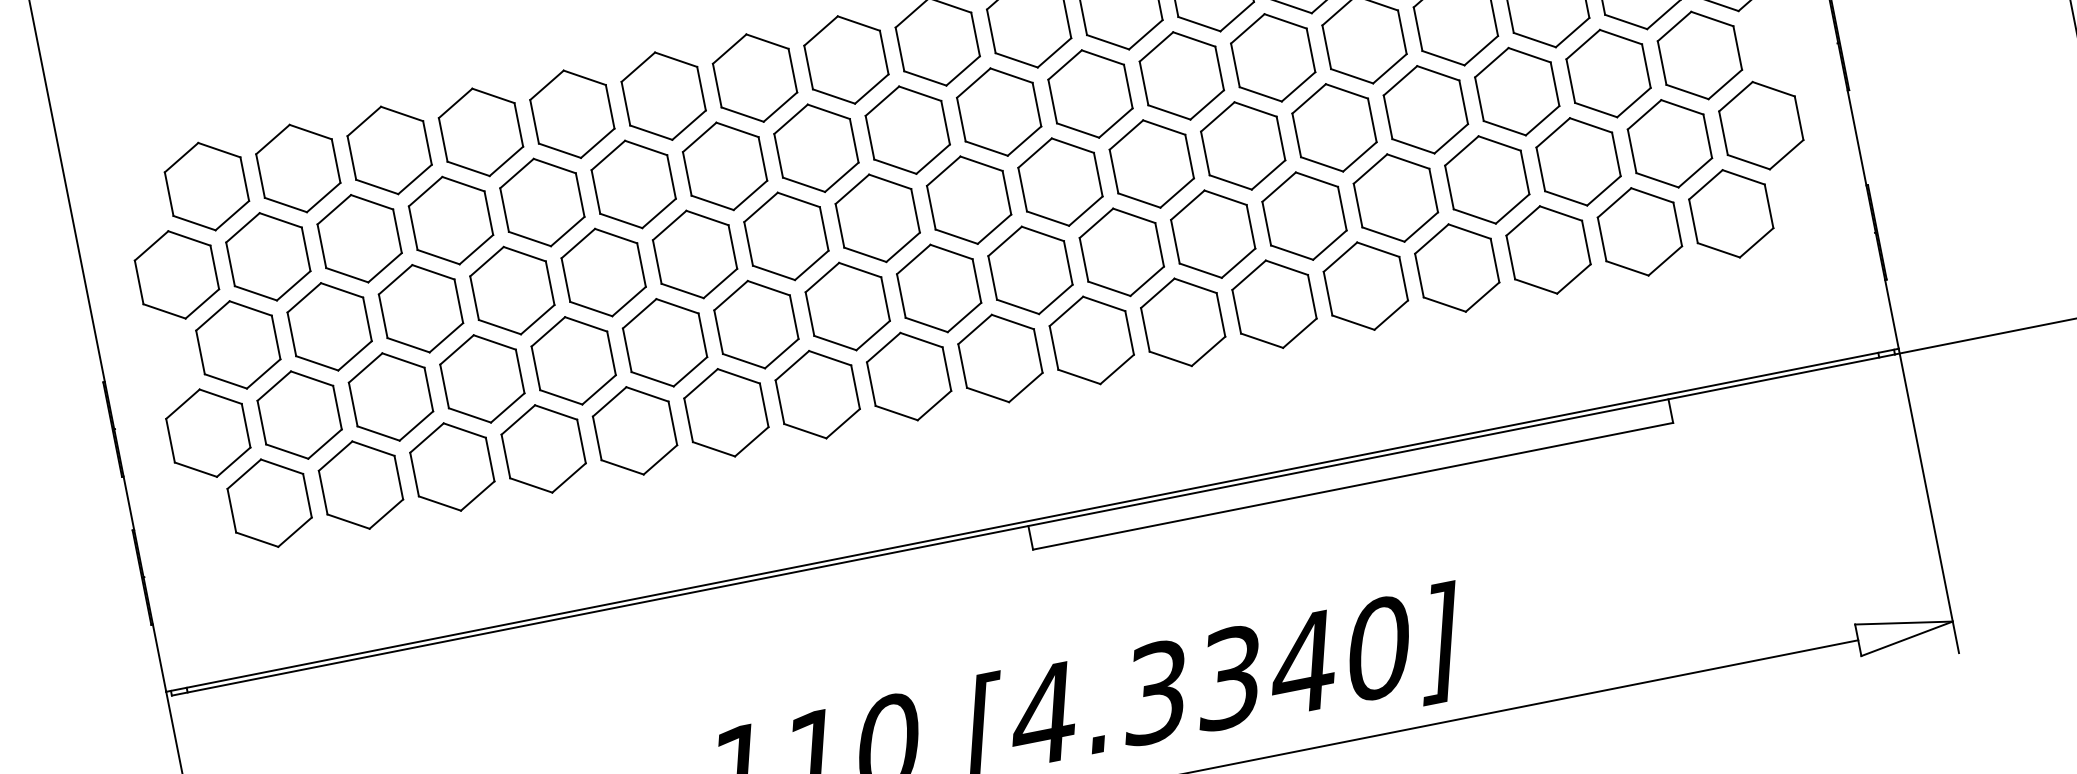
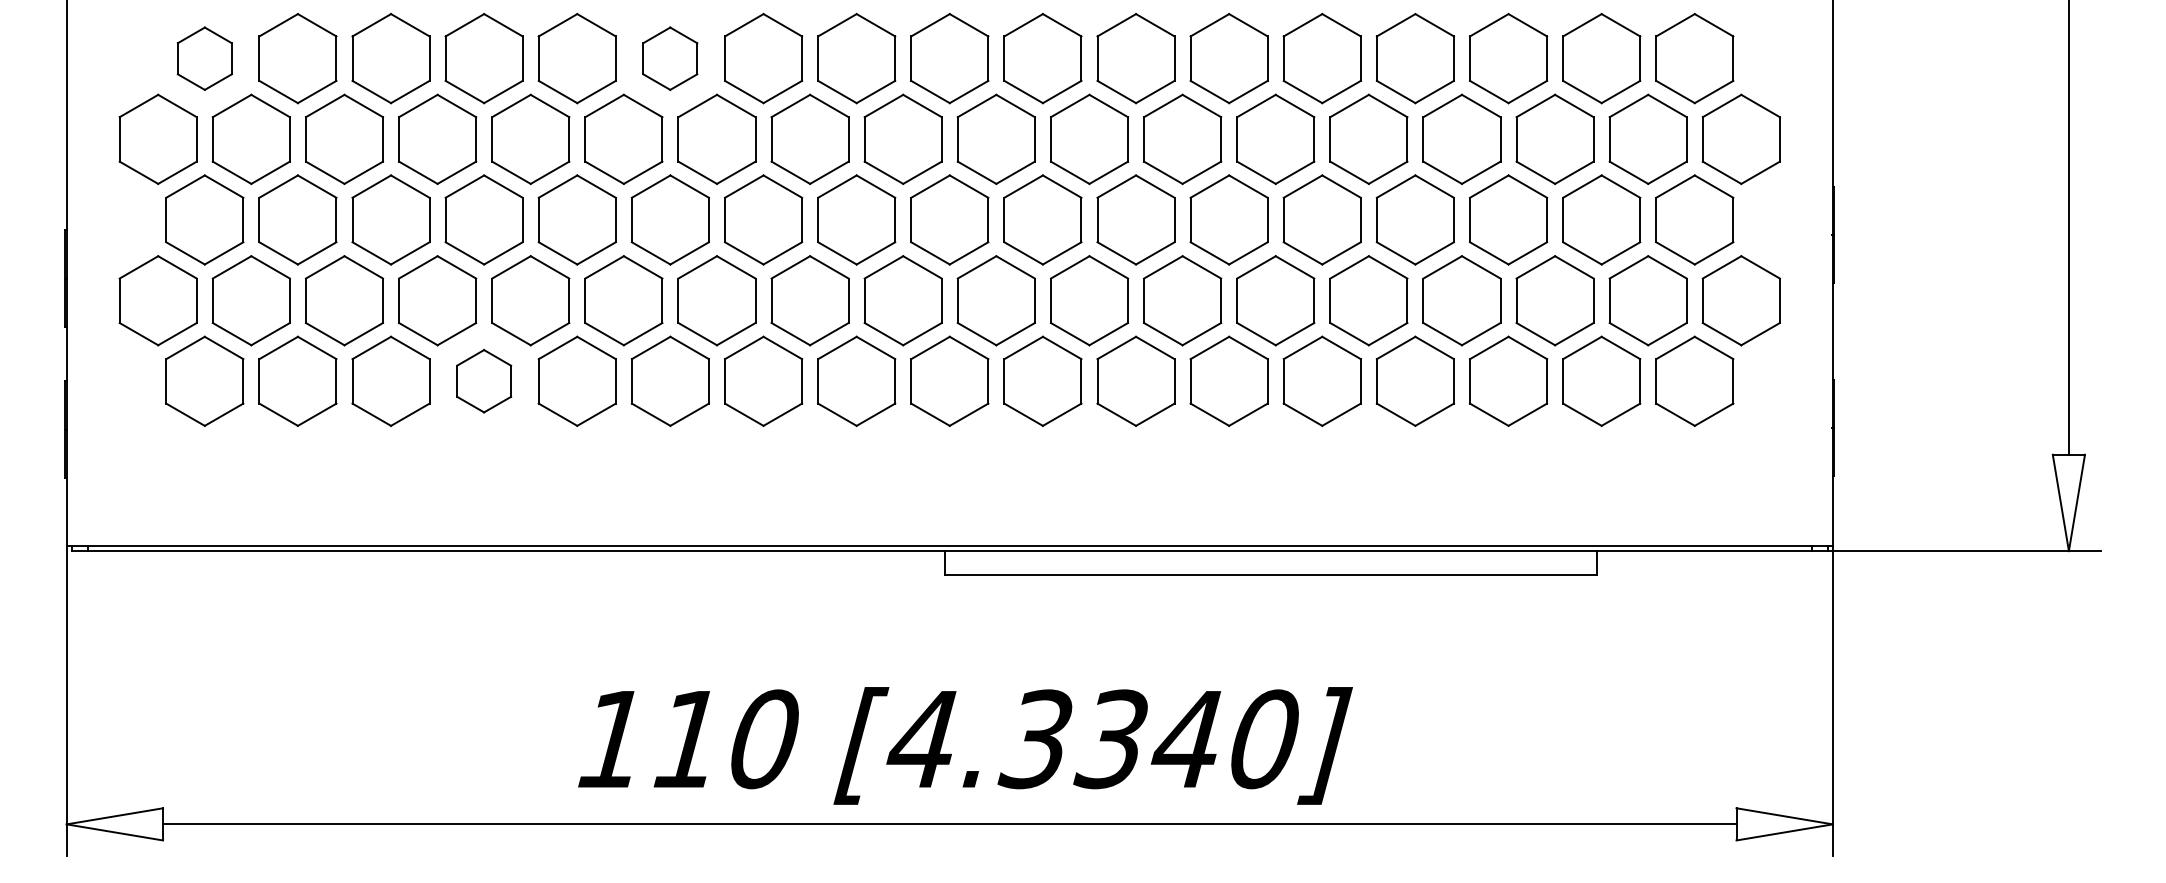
part: (662, 96) -> (669, 58), size x0.7
part: (206, 186) -> (204, 58), size x0.7
part: (542, 448) -> (483, 380), size x0.7

